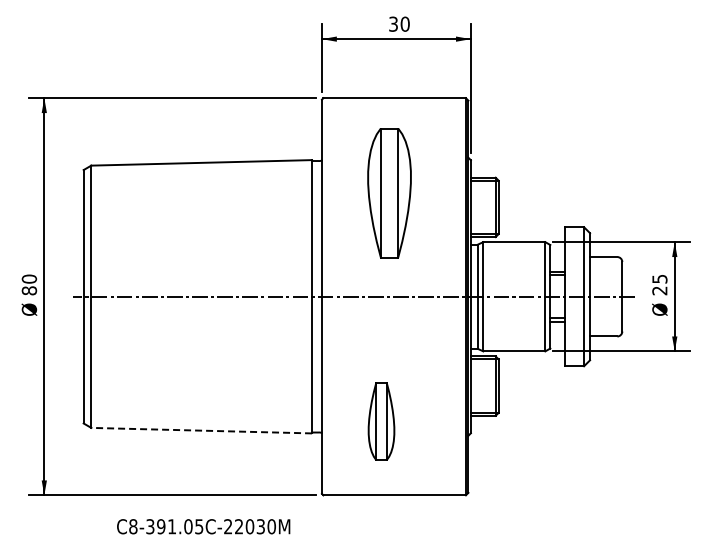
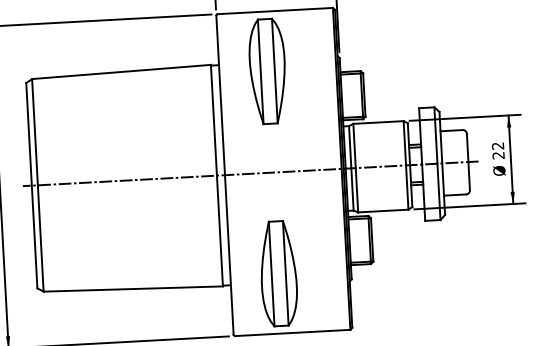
part: (389, 193) -> (267, 71), moved
text: (659, 279) -> (497, 146), 25 -> 22
part: (381, 421) -> (278, 273), size x1.67
line: (201, 430) -> (133, 288), dashed -> solid

